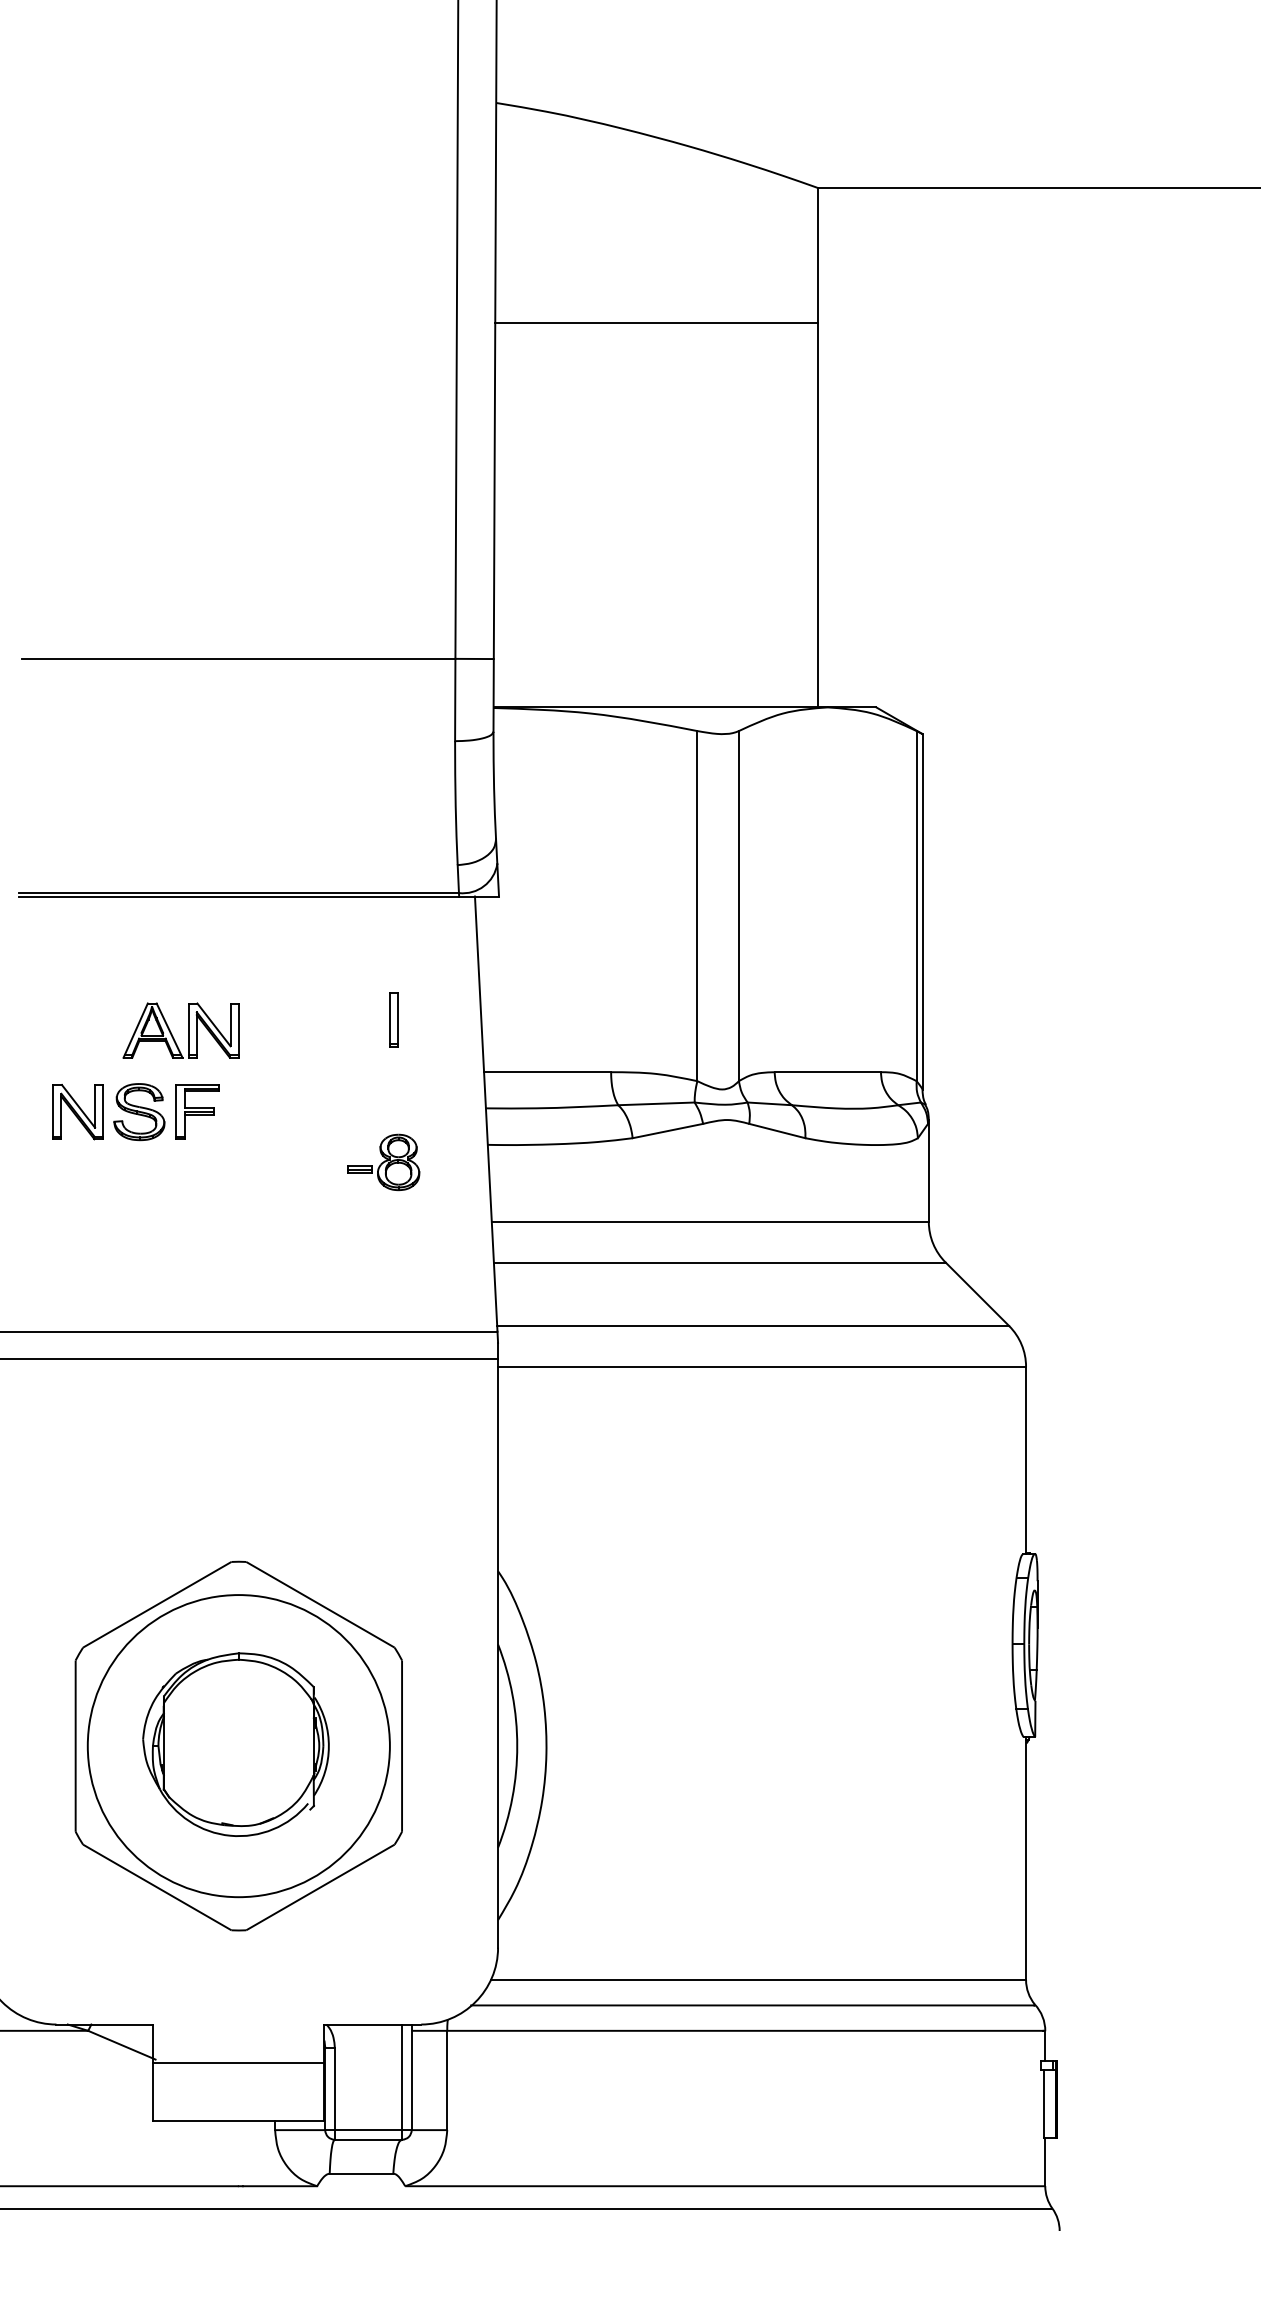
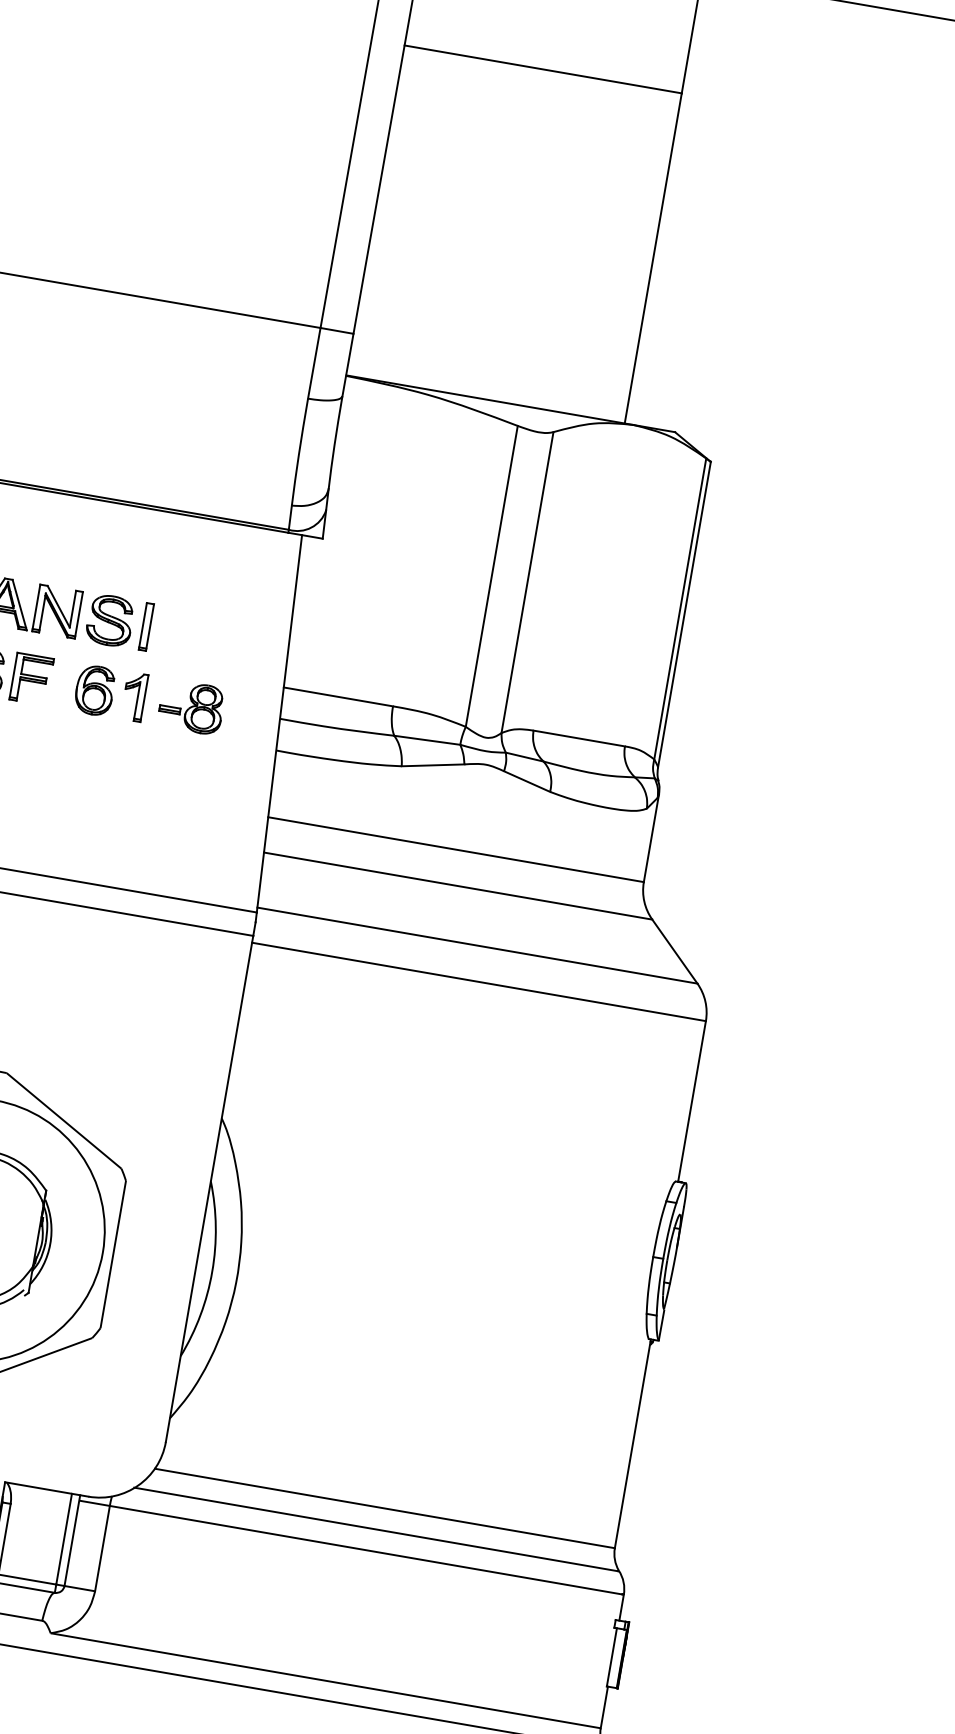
part: (393, 1019) -> (145, 626), moved
part: (274, 1030) -> (109, 620), added
part: (317, 1111) -> (134, 696), added
part: (270, 1112) -> (94, 690), added
part: (383, 1162) -> (191, 707), moved

